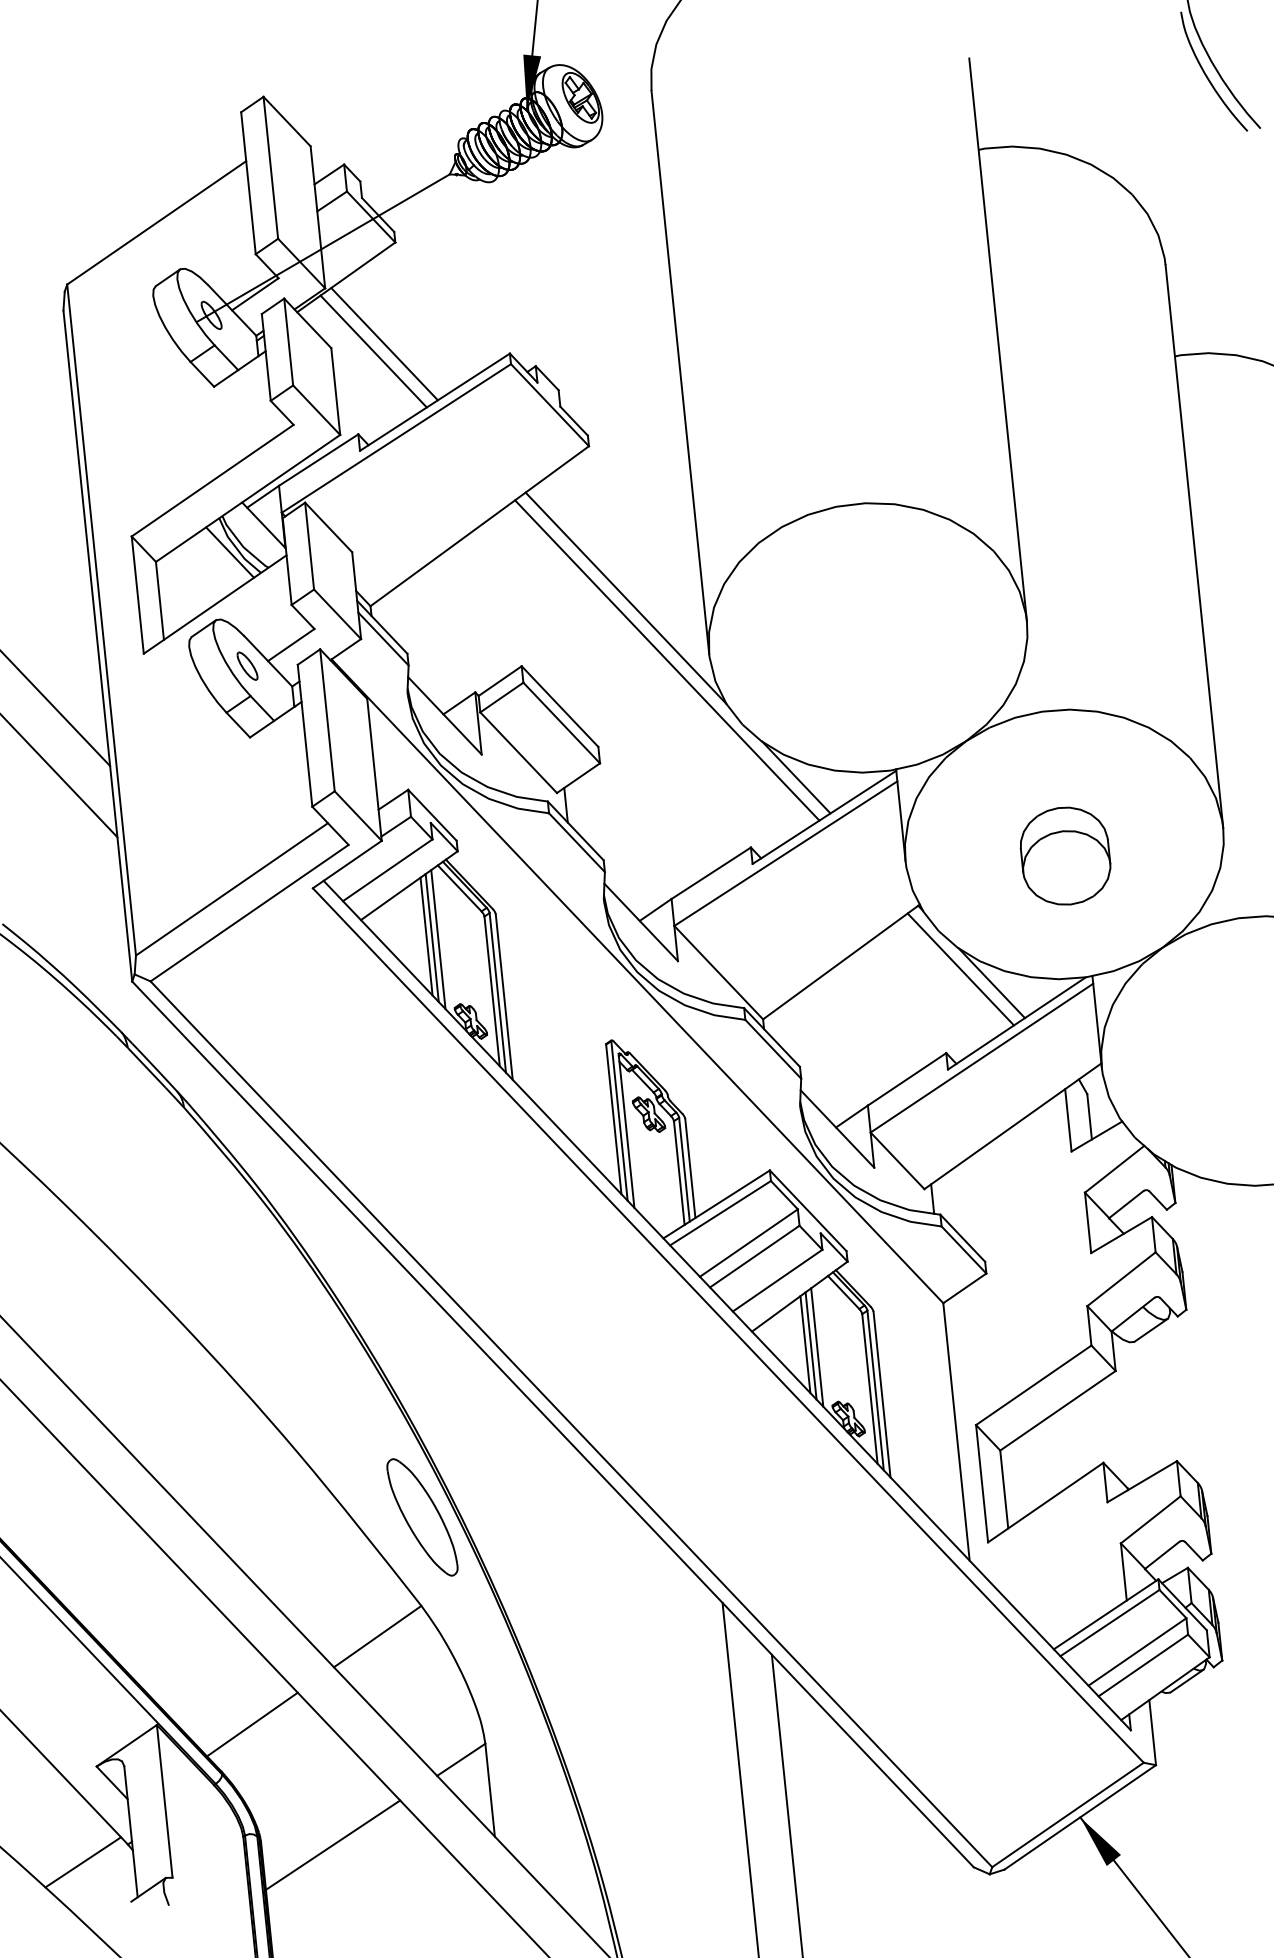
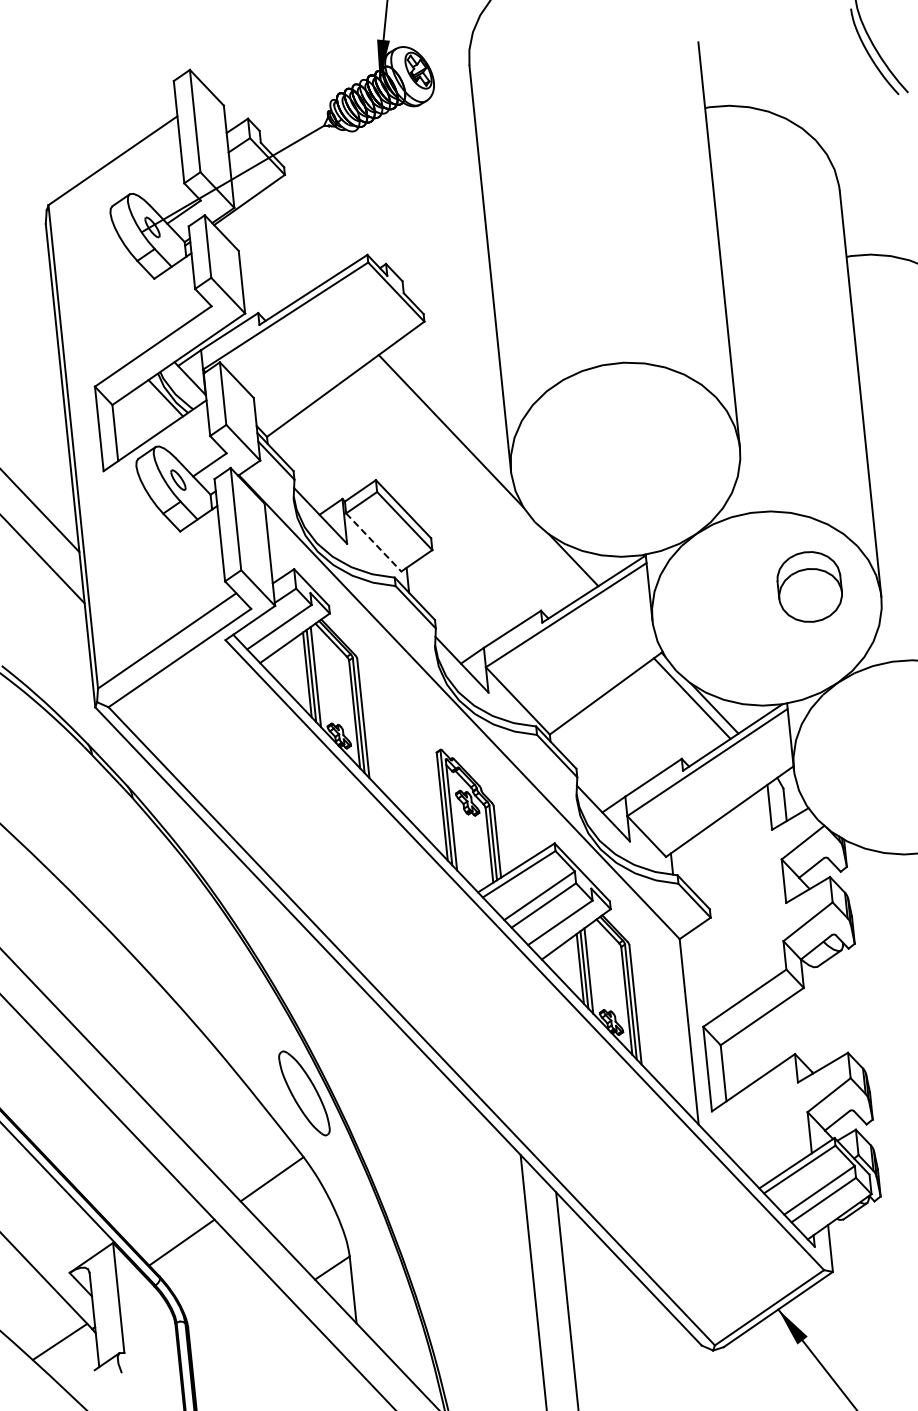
line: (383, 343) -> (276, 247), removed
line: (373, 351) -> (269, 253), removed
line: (666, 659) -> (480, 475), removed
line: (519, 752) -> (374, 542), solid -> dashed
part: (1065, 855) -> (809, 586), moved
line: (332, 1845) -> (239, 1329), removed

